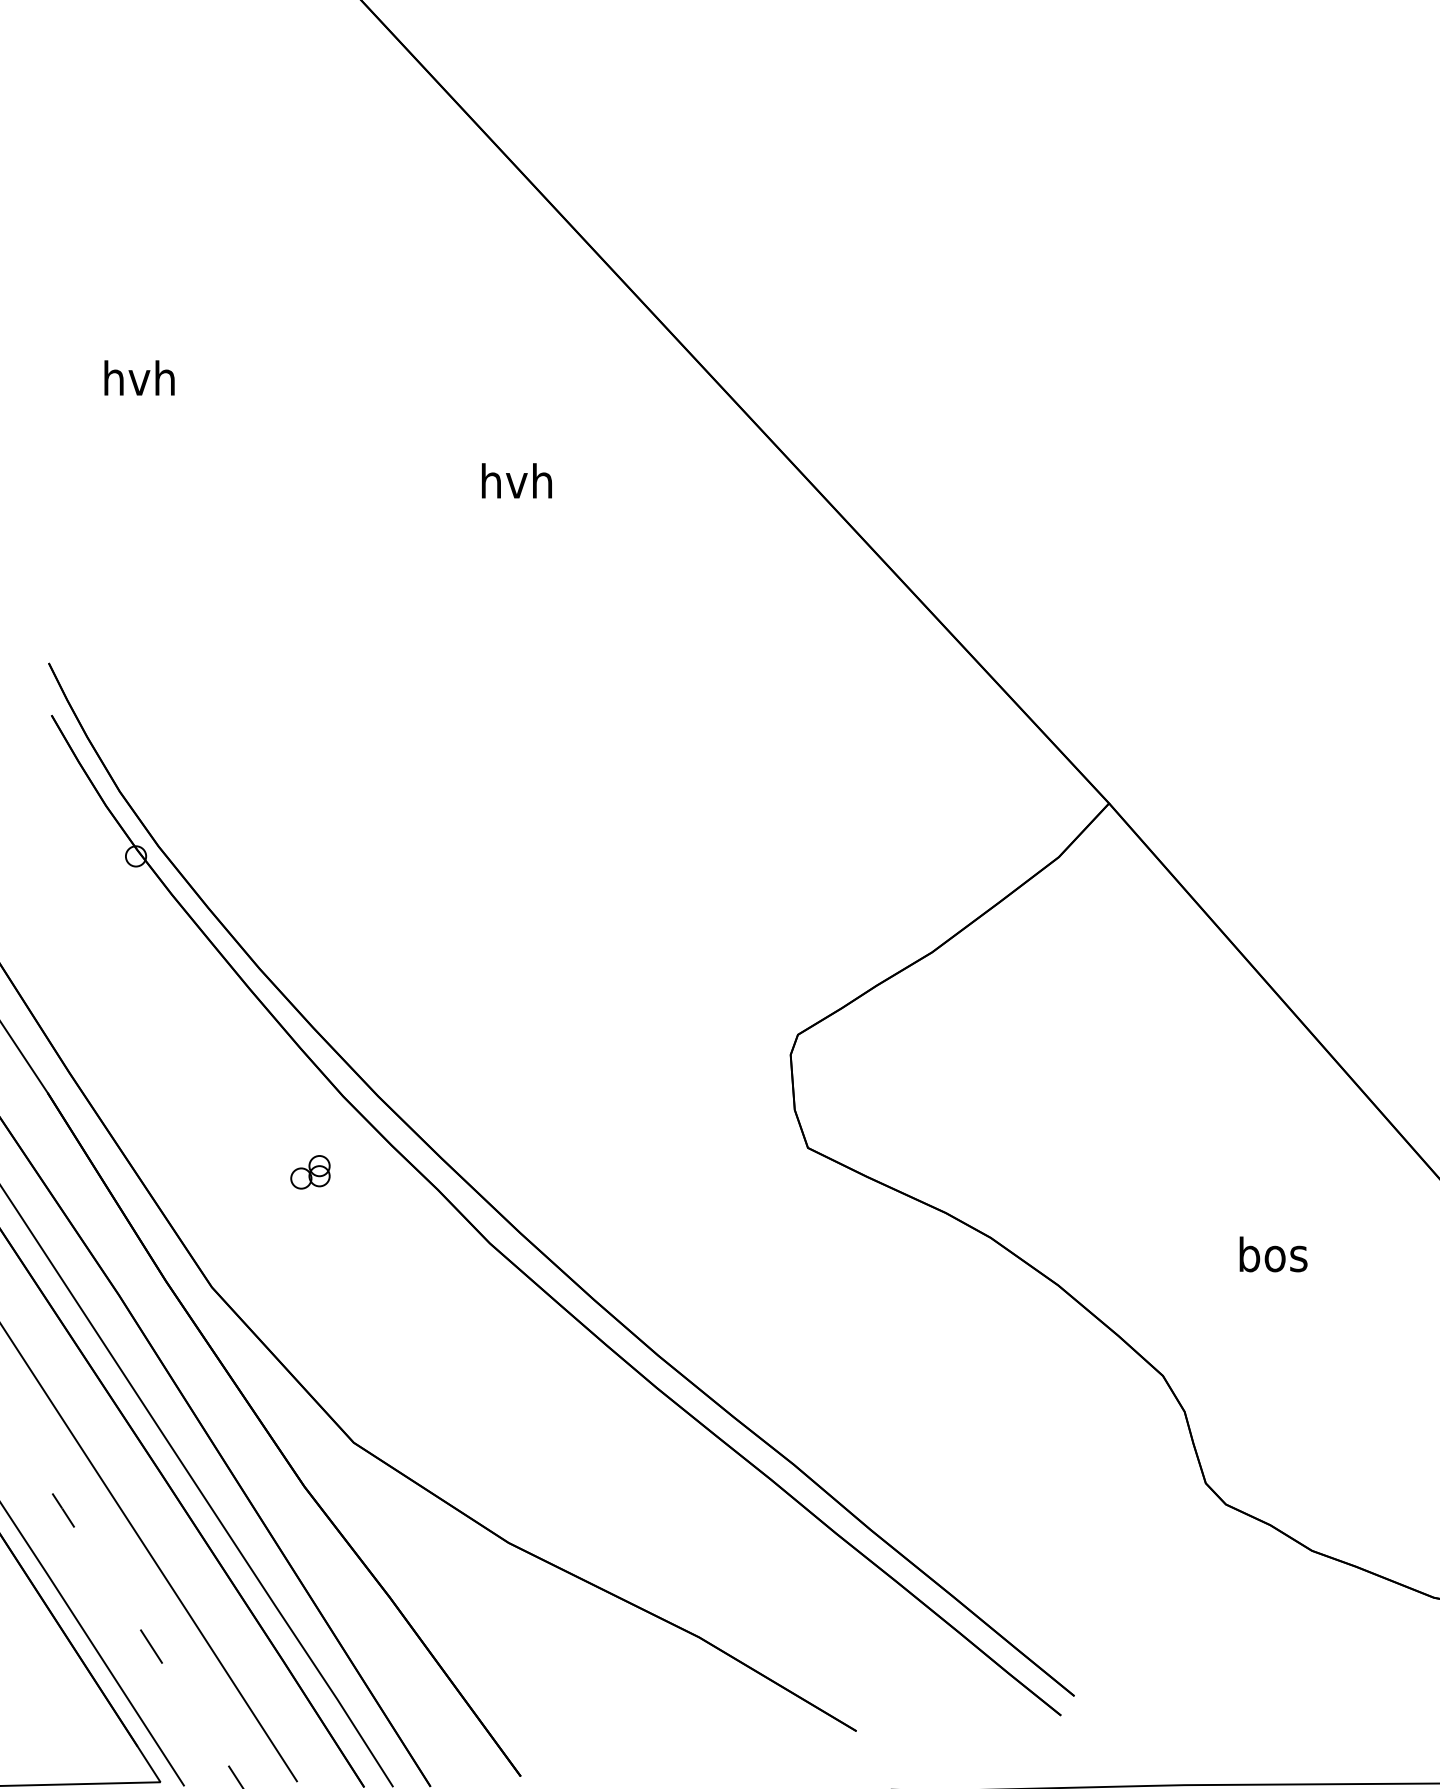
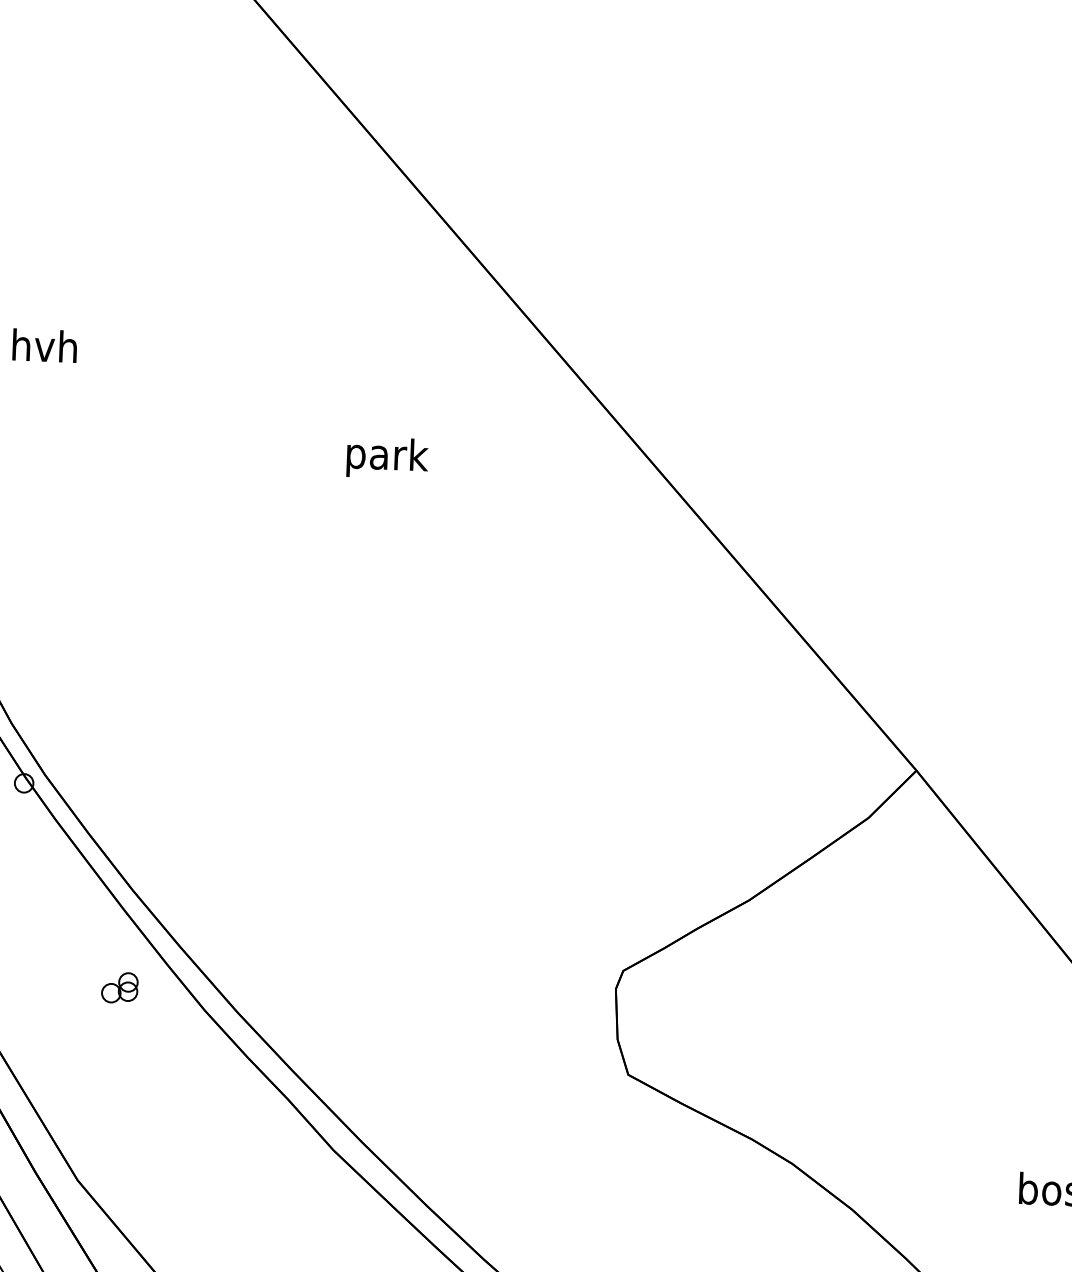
text: (518, 485) -> (387, 457), hvh -> park
part: (310, 1172) -> (119, 987), moved

